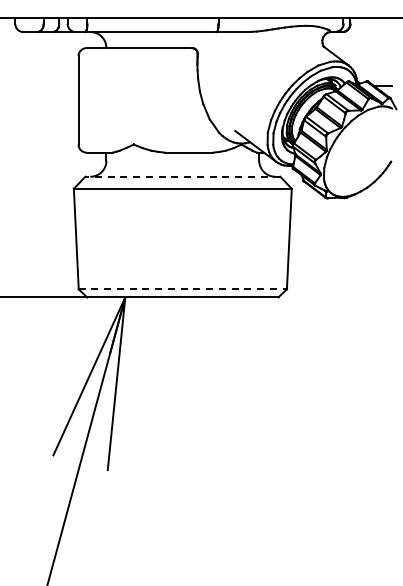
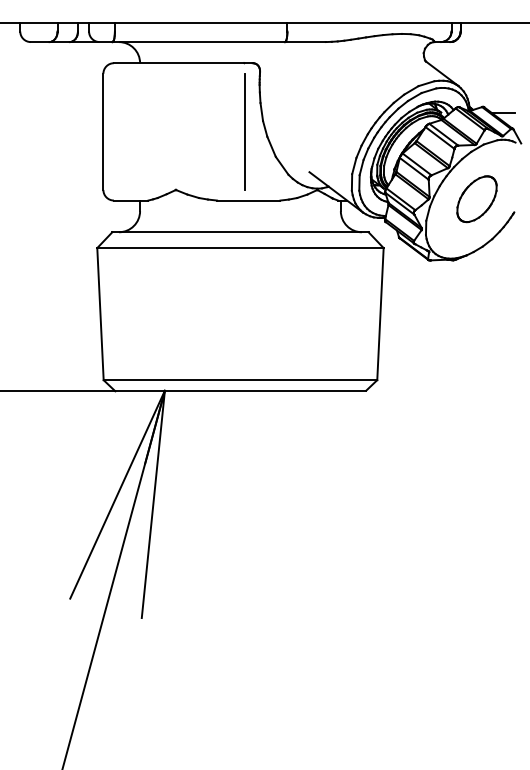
line: (186, 100) -> (245, 132), added
part: (362, 151) -> (476, 199), added
line: (182, 176) -> (240, 231), dashed -> solid
line: (183, 289) -> (241, 380), dashed -> solid

